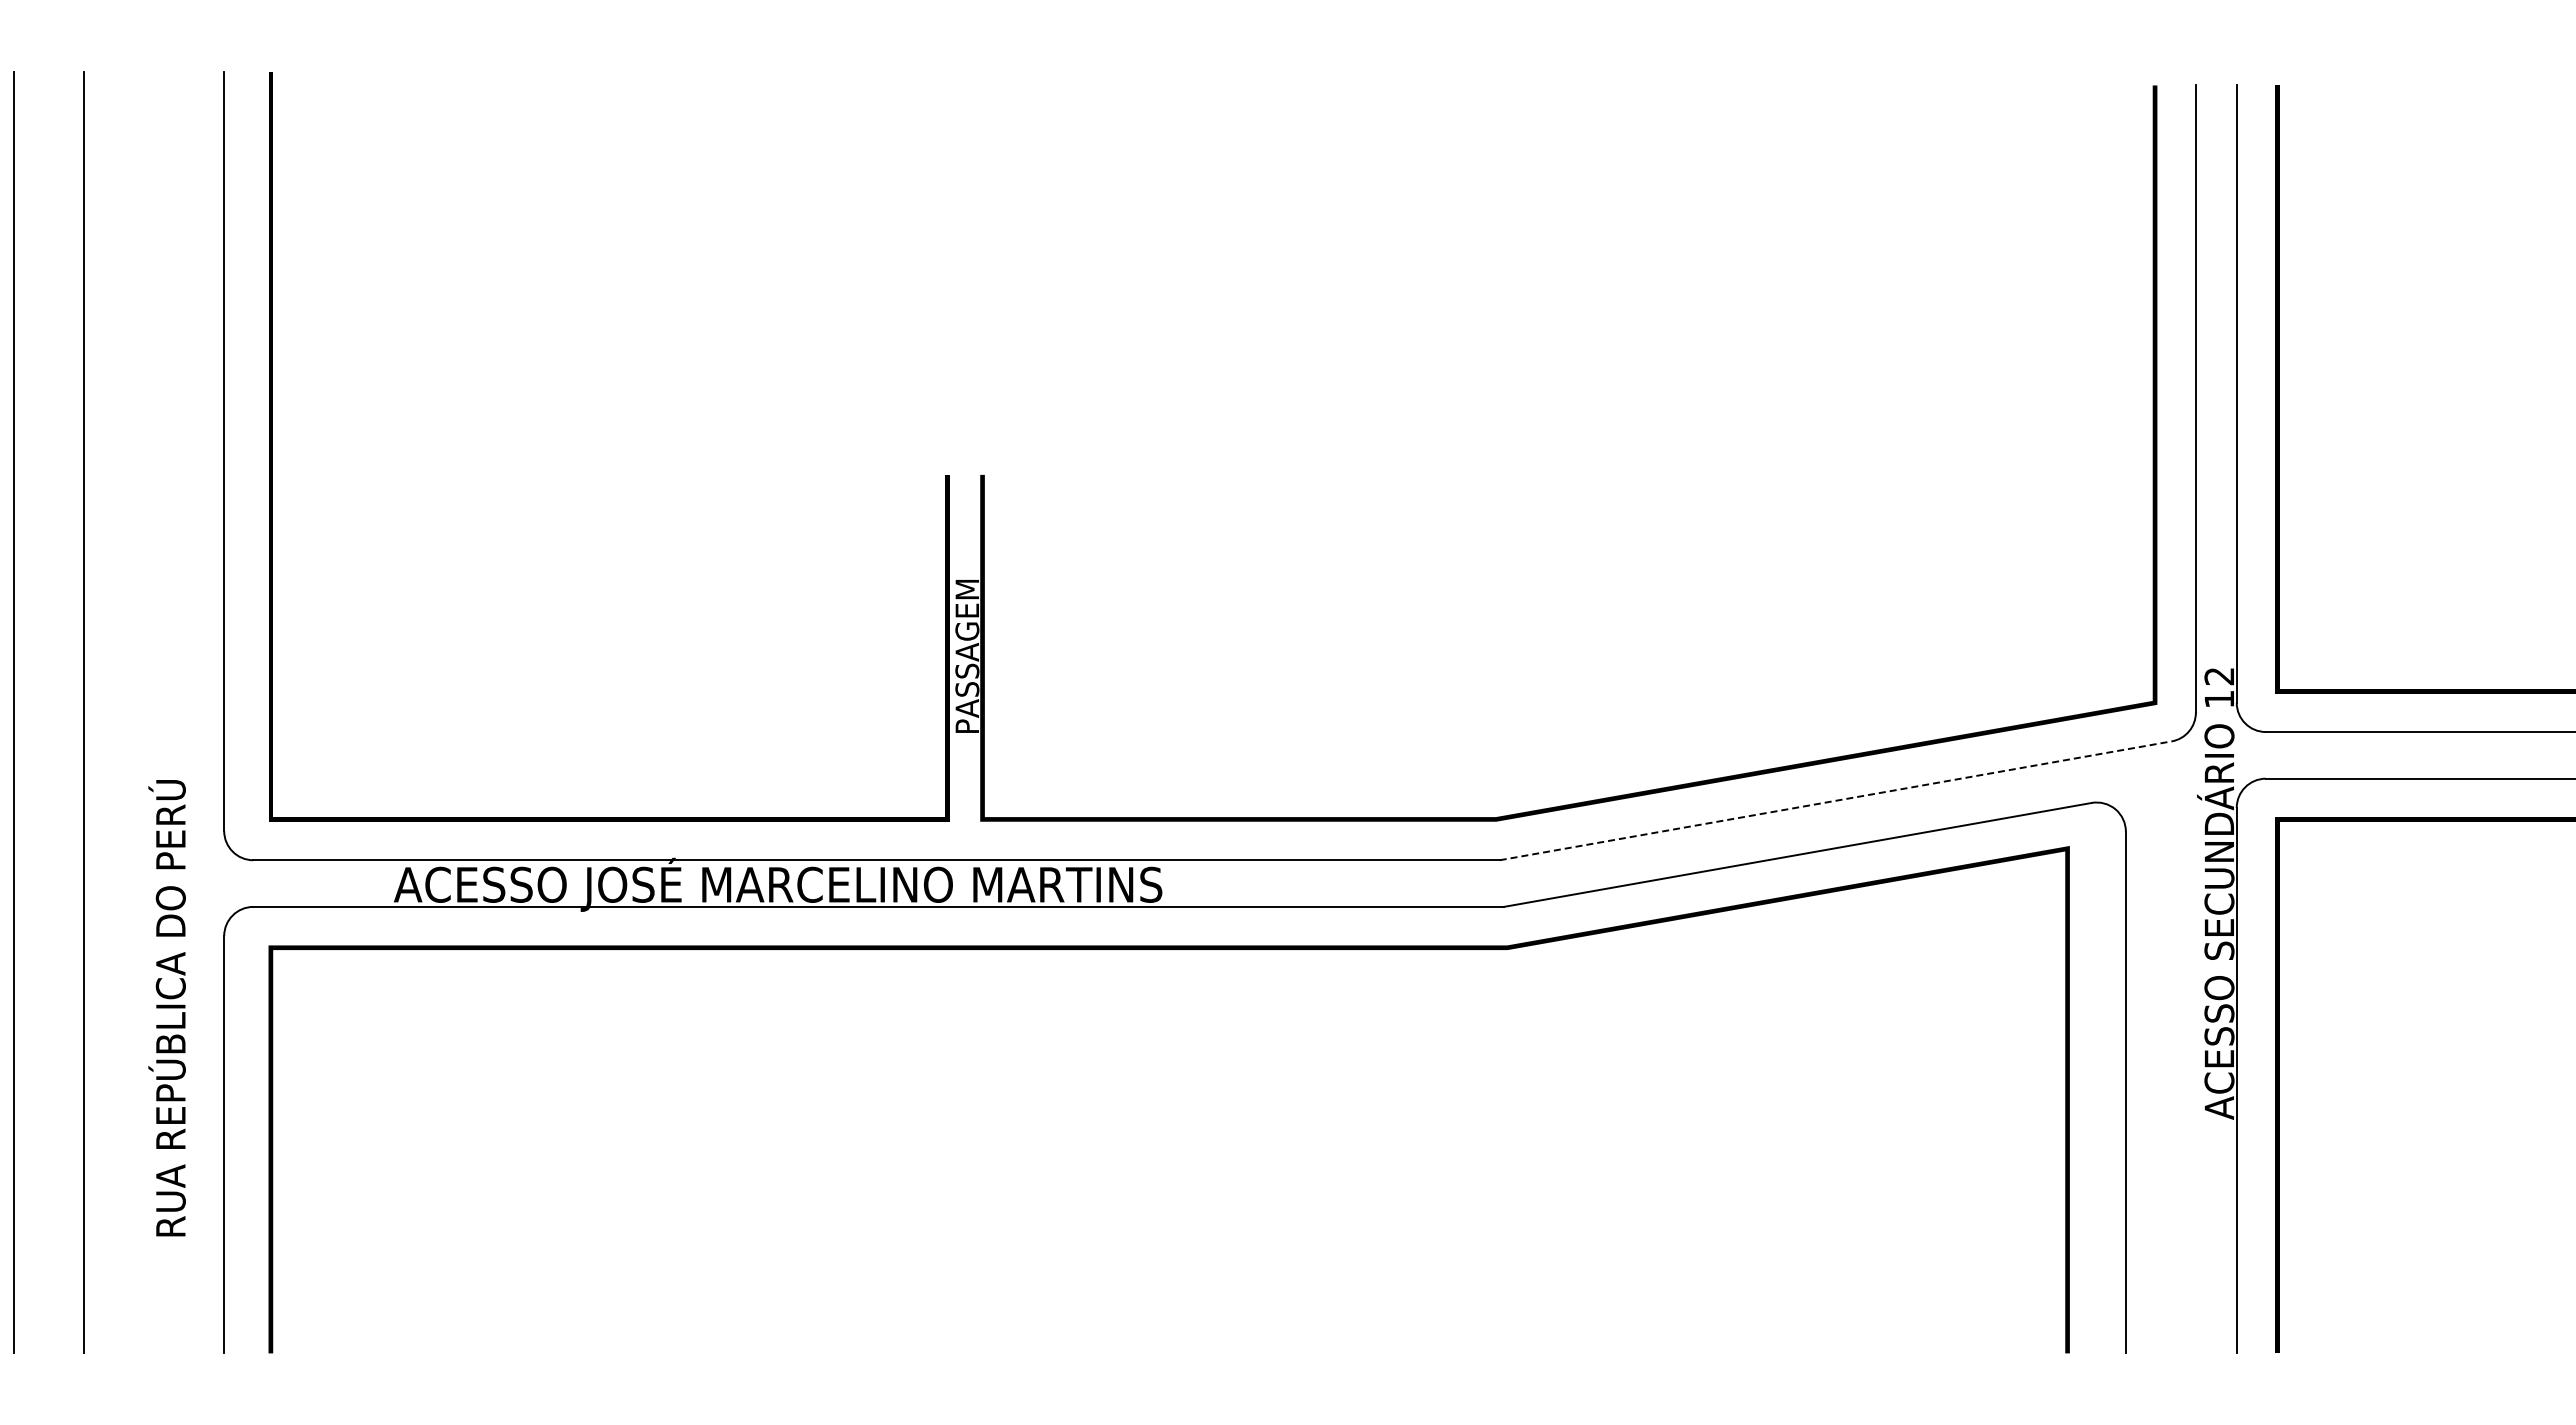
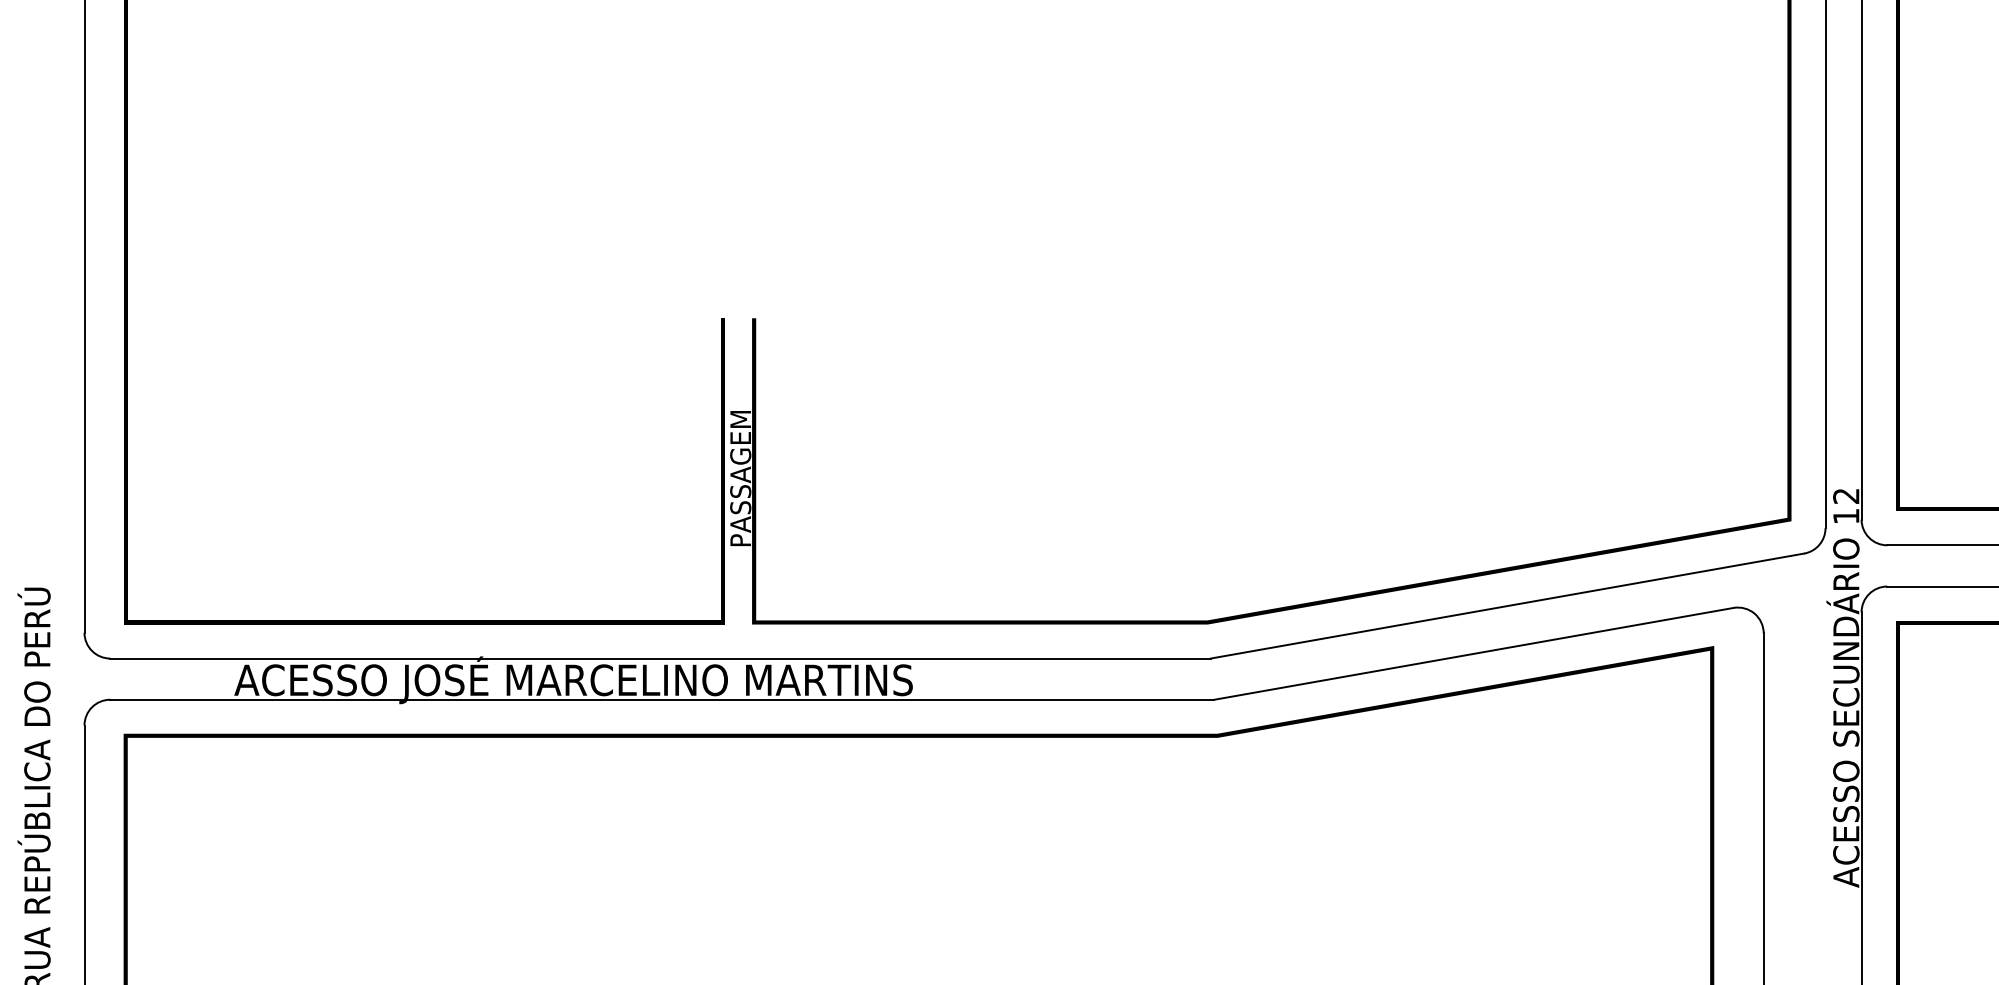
line: (1836, 800) -> (1508, 605), dashed -> solid

